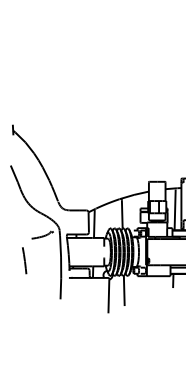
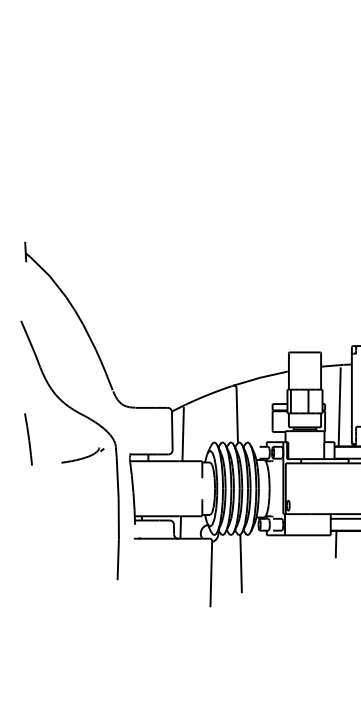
line: (24, 260) -> (28, 438), moved

